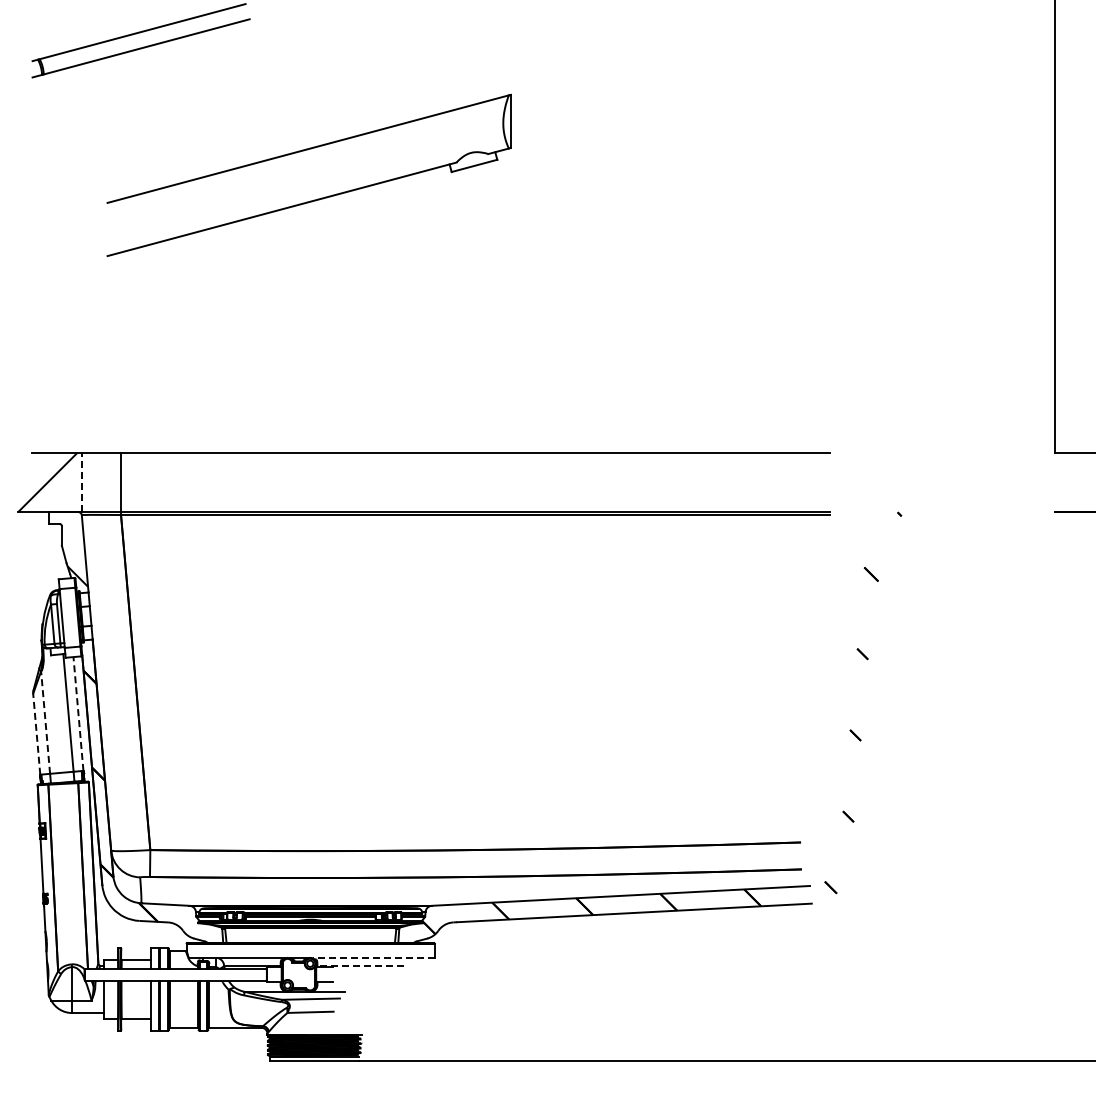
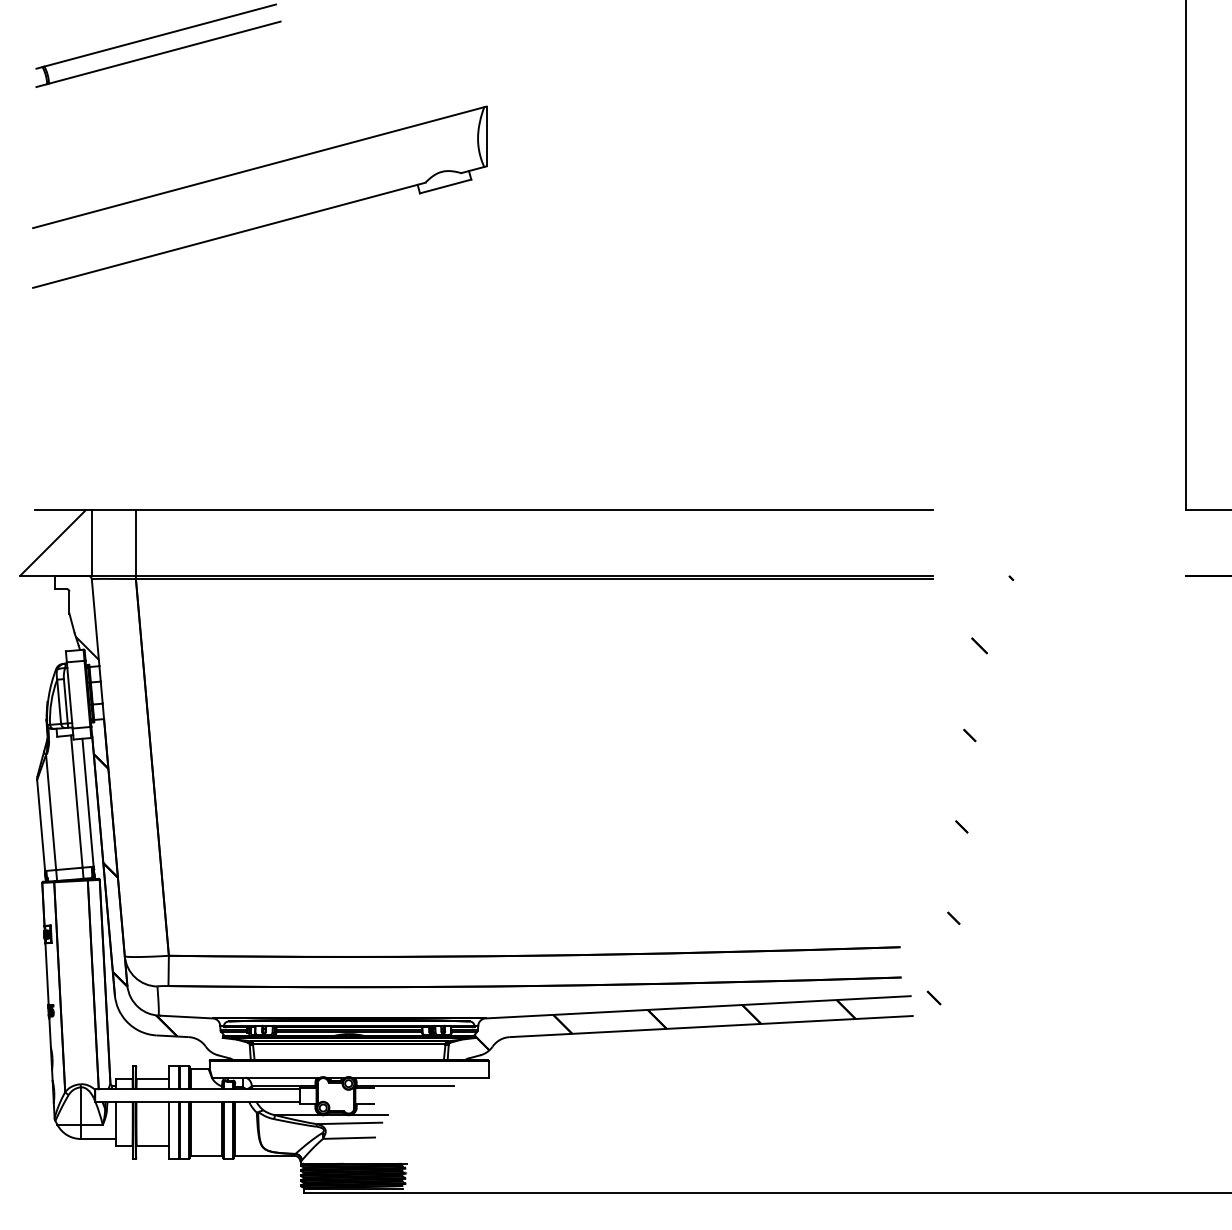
part: (304, 151) -> (254, 170), moved
line: (81, 482) -> (91, 542), dashed -> solid
line: (78, 713) -> (88, 802), dashed -> solid
line: (45, 722) -> (50, 812), dashed -> solid
line: (36, 734) -> (40, 825), dashed -> solid
line: (373, 958) -> (419, 1077), dashed -> solid
line: (360, 965) -> (405, 1085), dashed -> solid

